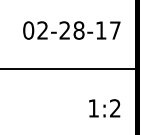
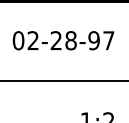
text: (100, 30) -> (93, 40), 02-28-17 -> 02-28-97

